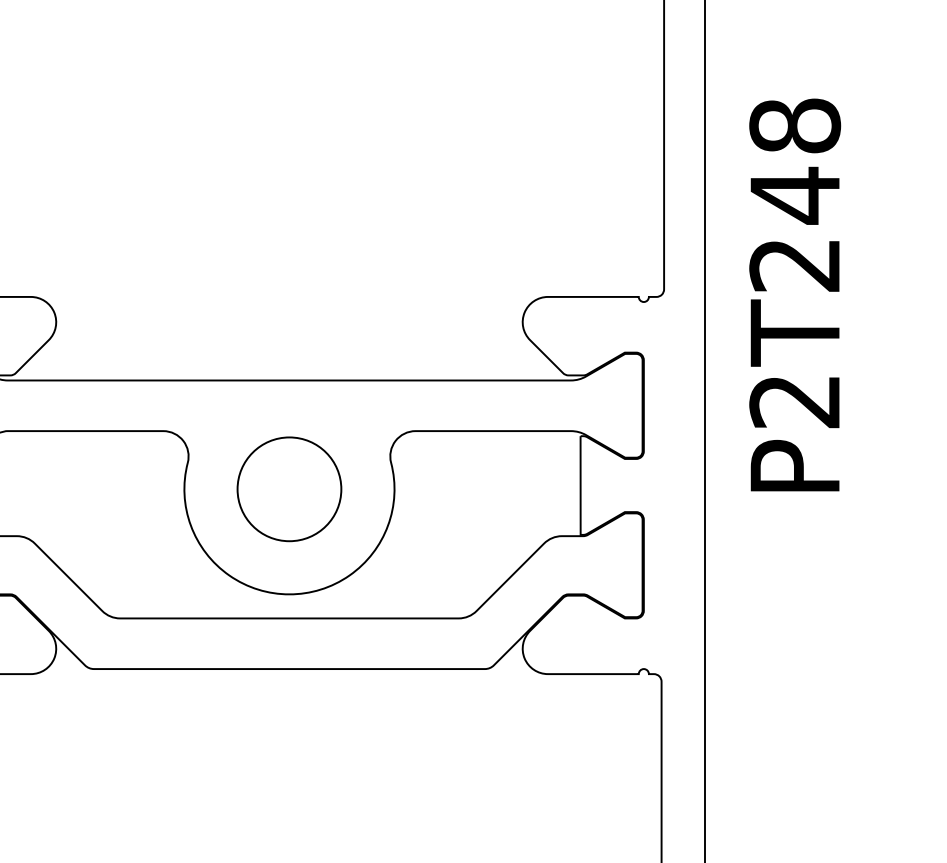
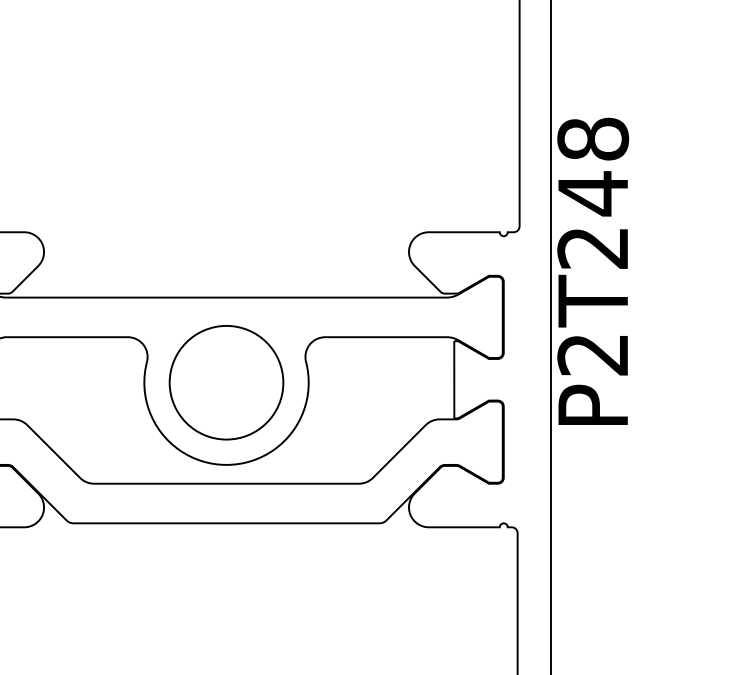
text: (795, 294) -> (593, 271), moved
circle: (289, 489) -> (226, 382), size x1.4

